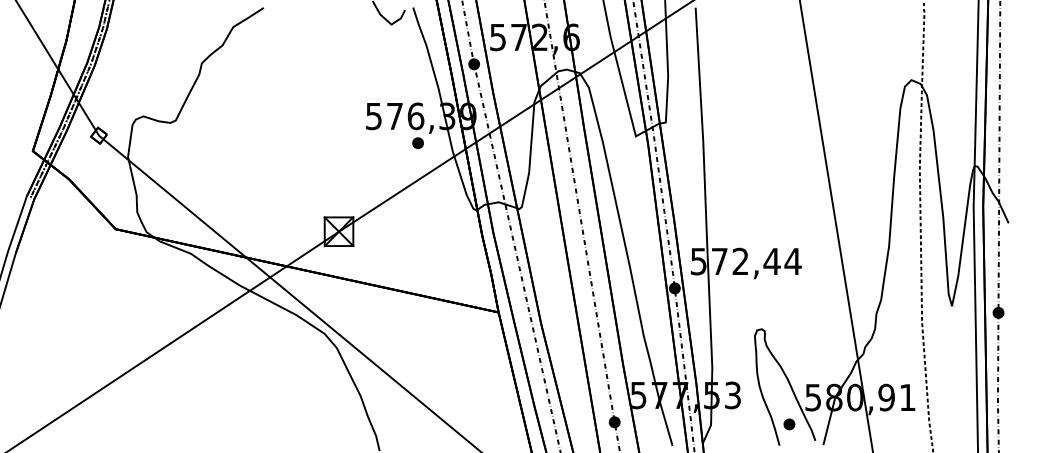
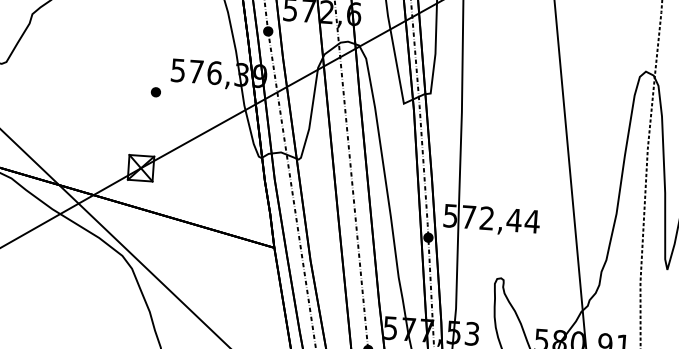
part: (417, 142) -> (155, 91), moved

